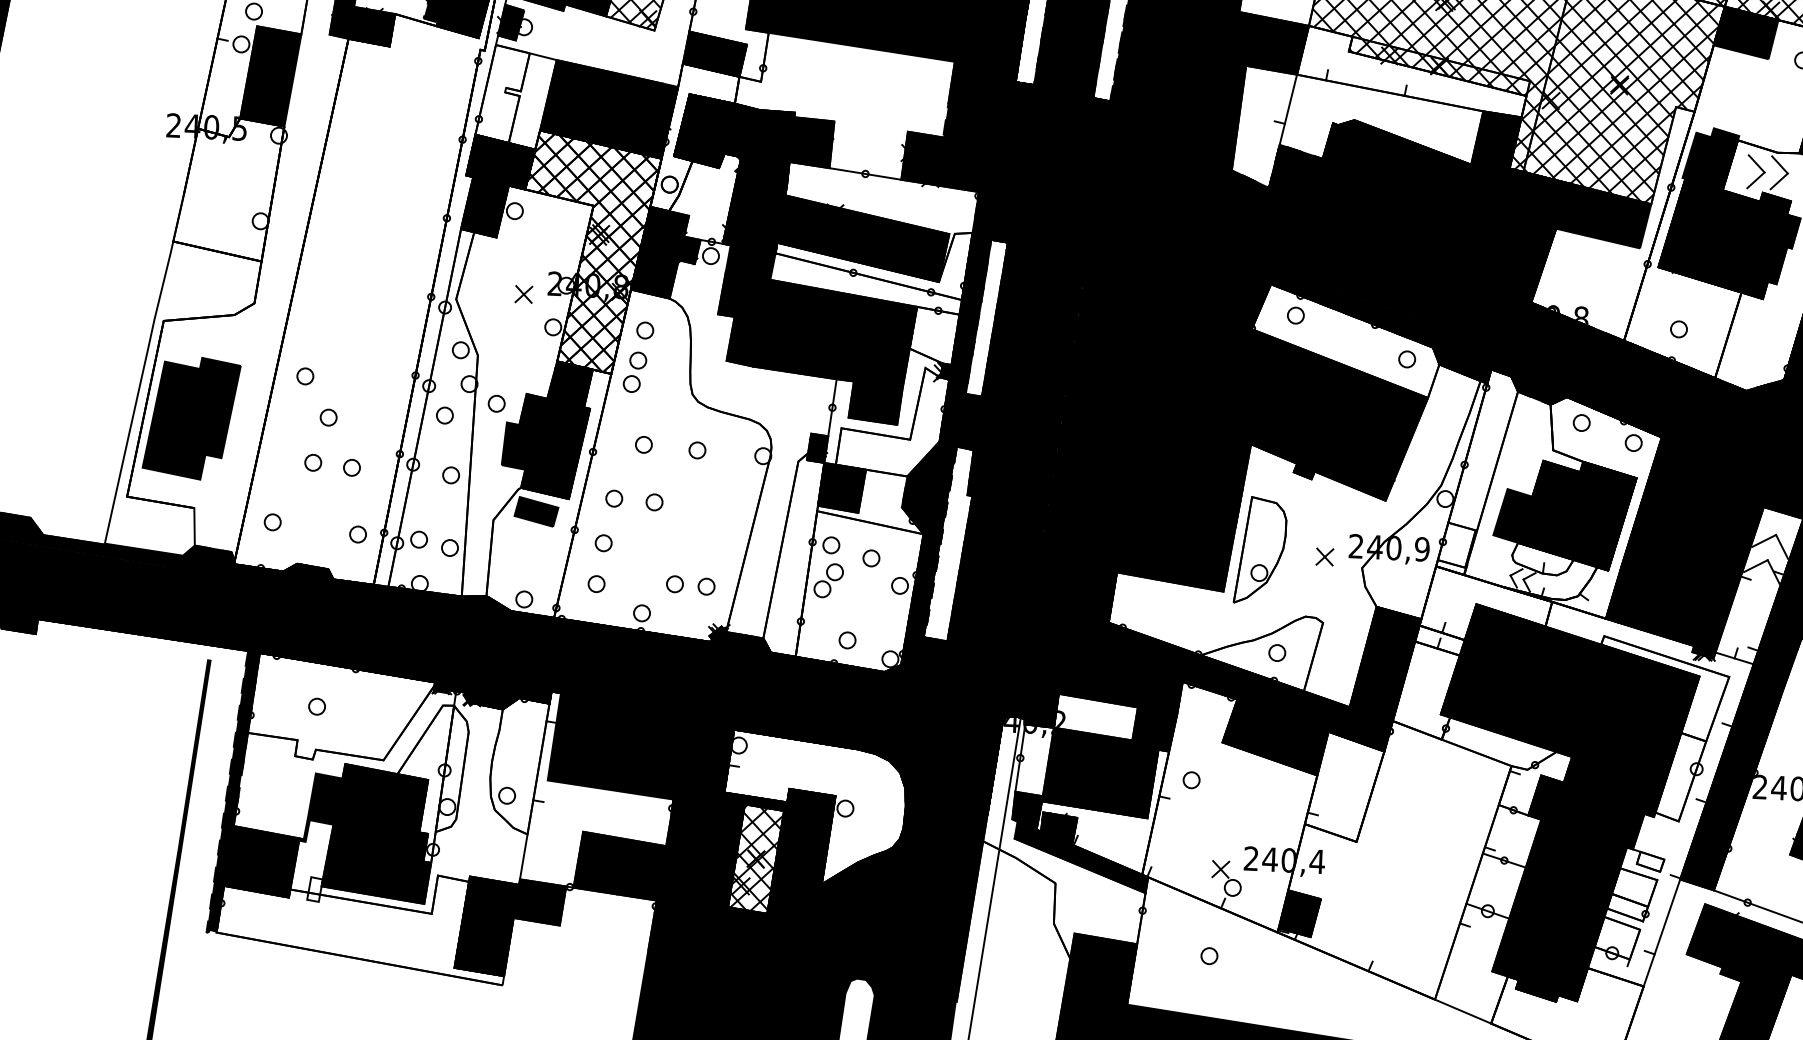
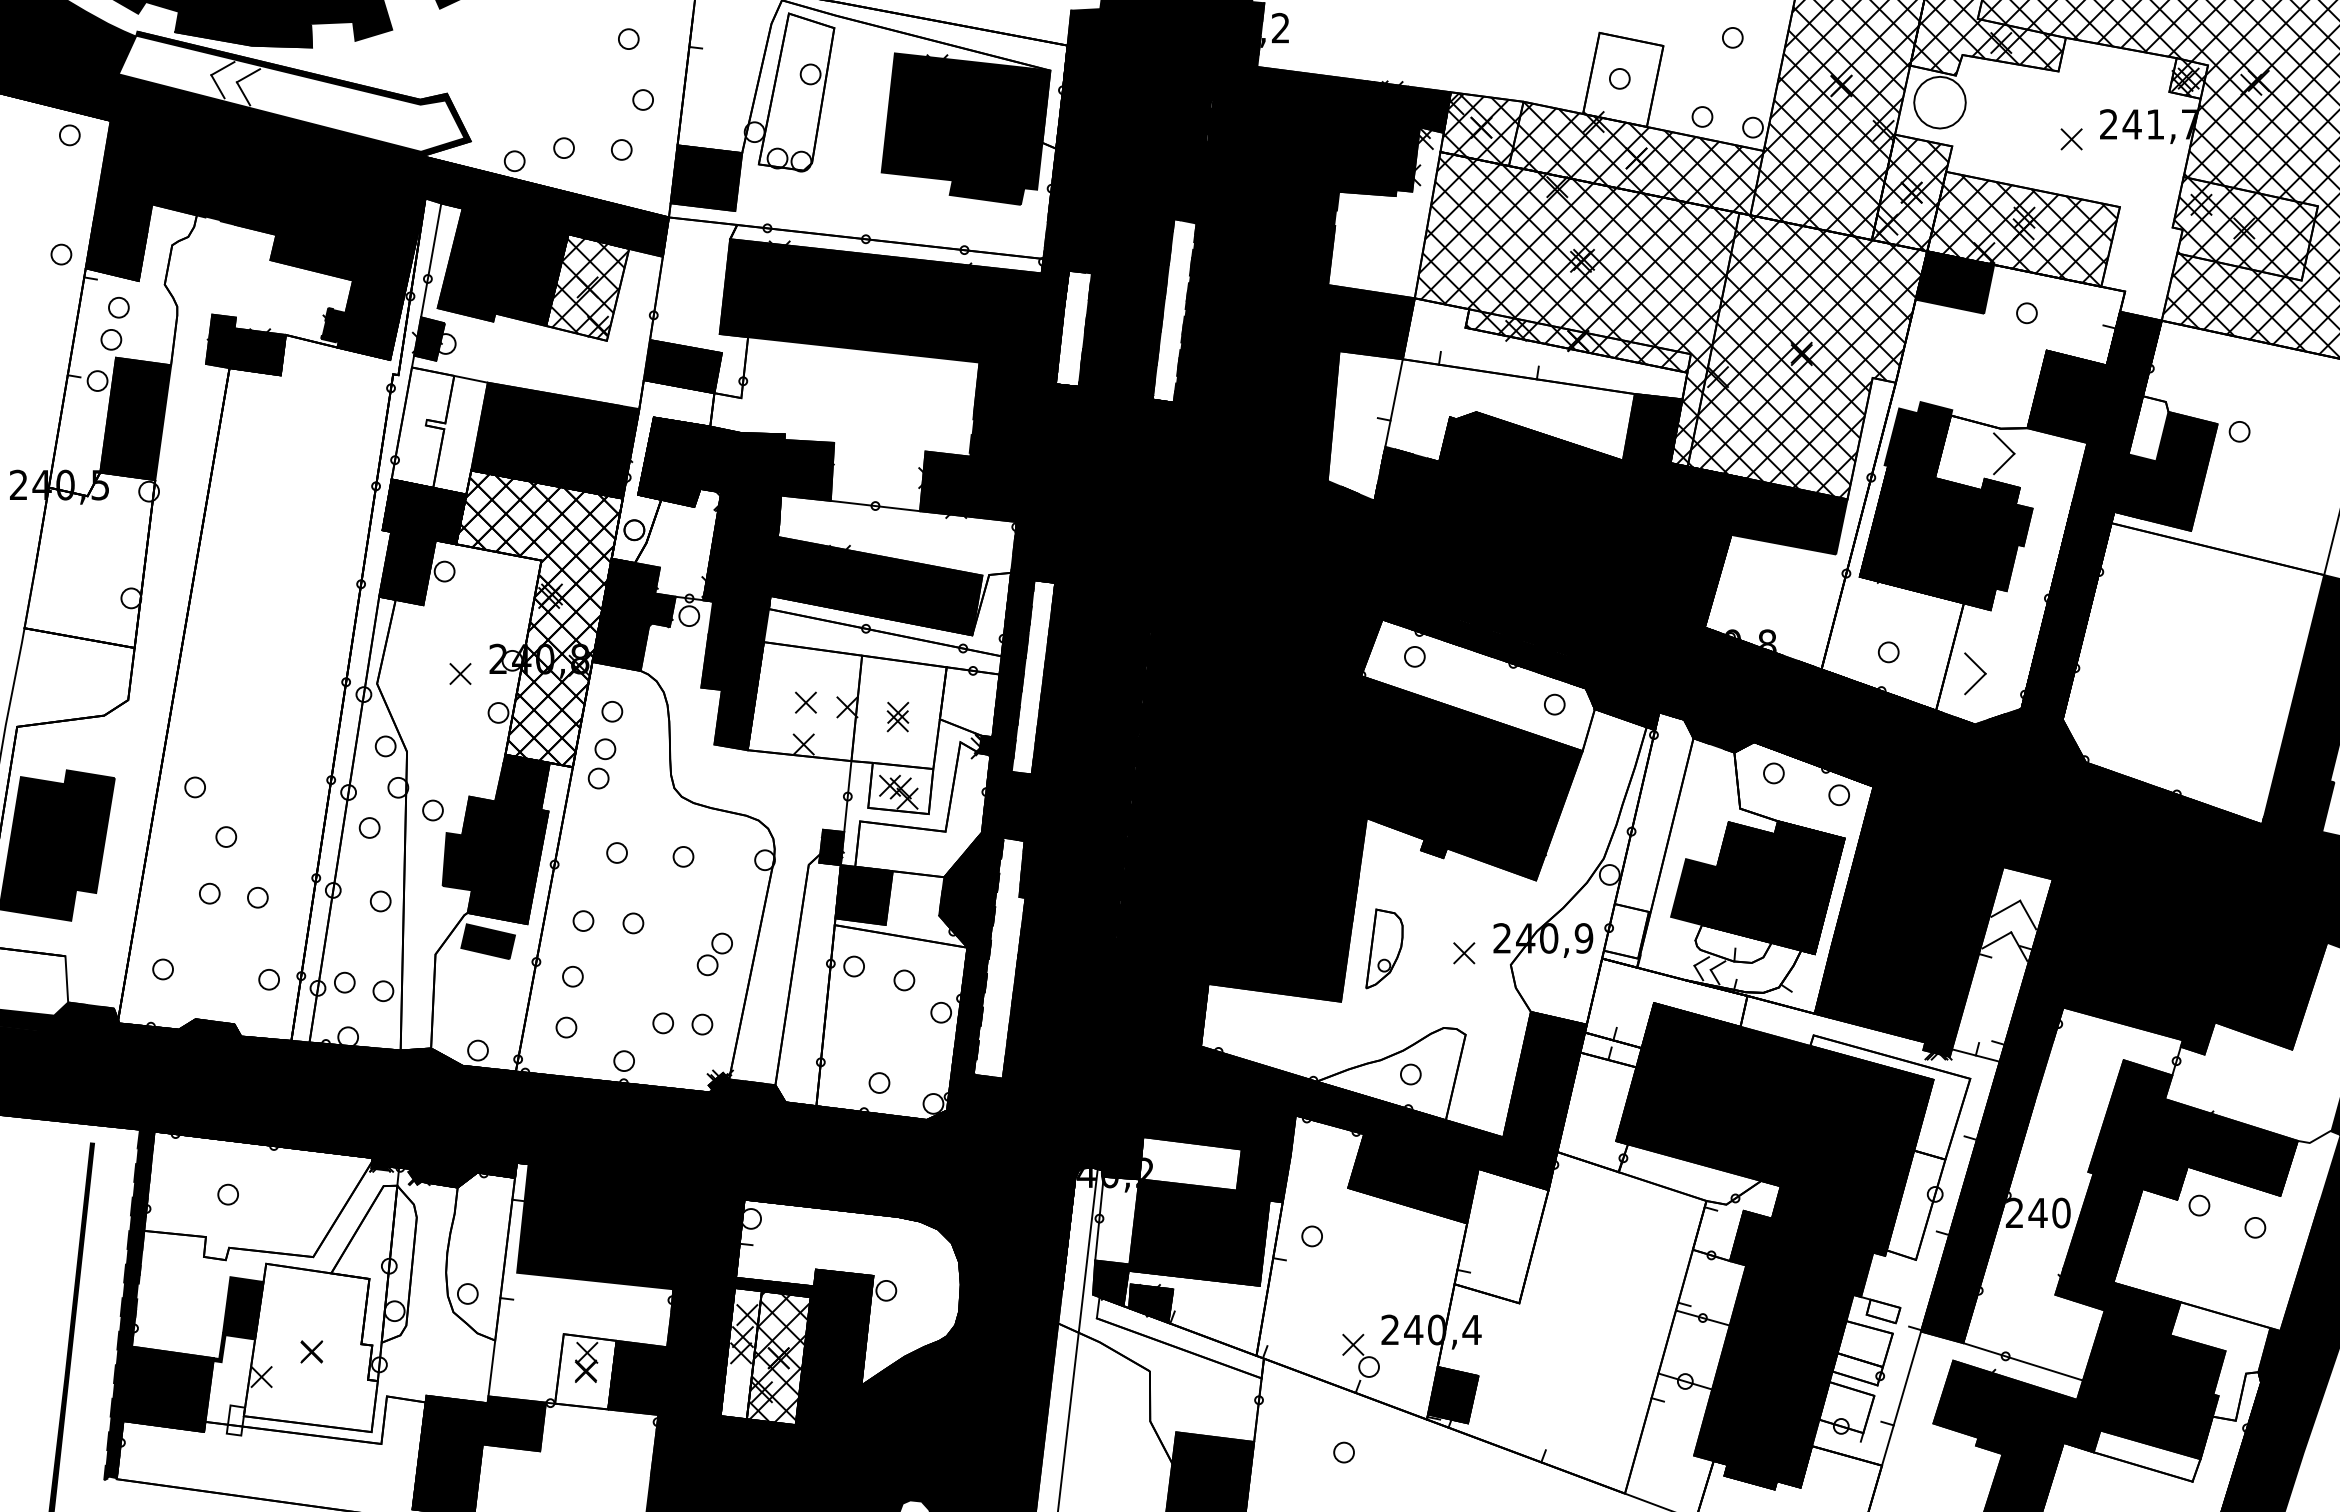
part: (1756, 171) -> (1975, 673), moved
fill: (833, 352) -> (846, 728), removed
part: (1260, 550) -> (1384, 948), size x0.6
part: (828, 580) -> (714, 954), moved
fill: (378, 833) -> (310, 1347), removed
fill: (725, 853) -> (740, 1353), removed
fill: (1080, 857) -> (1179, 1337), removed
fill: (599, 862) -> (585, 1371), removed

